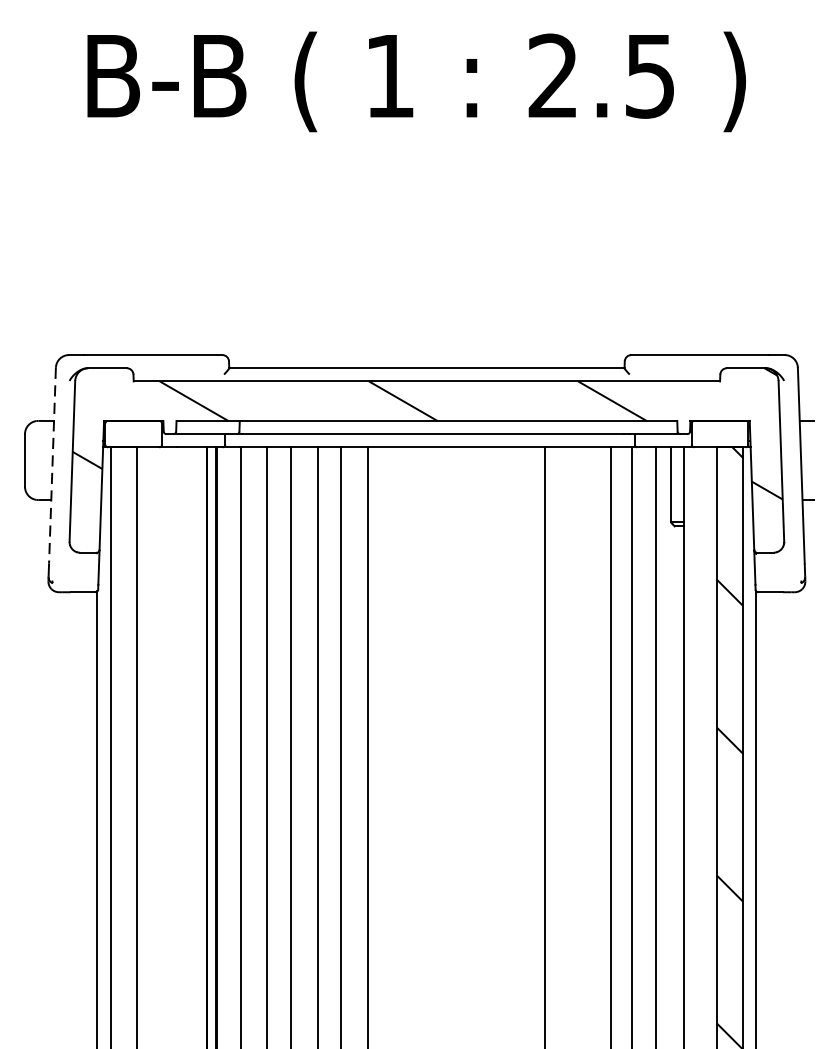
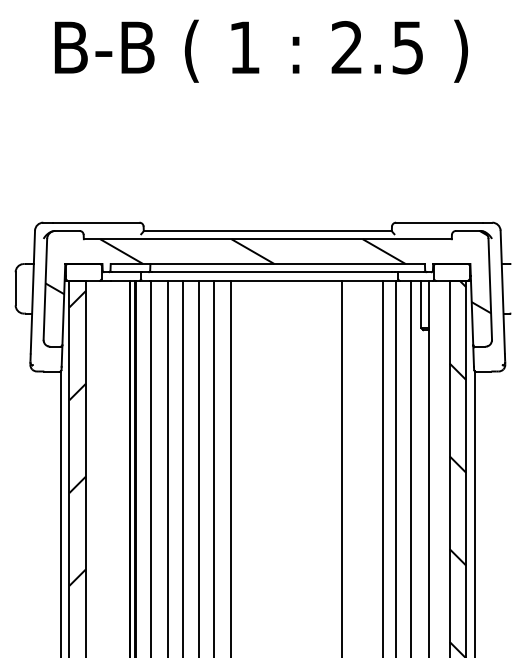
line: (51, 466) -> (32, 292), dashed -> solid
hatch: (123, 697) -> (77, 437), added

